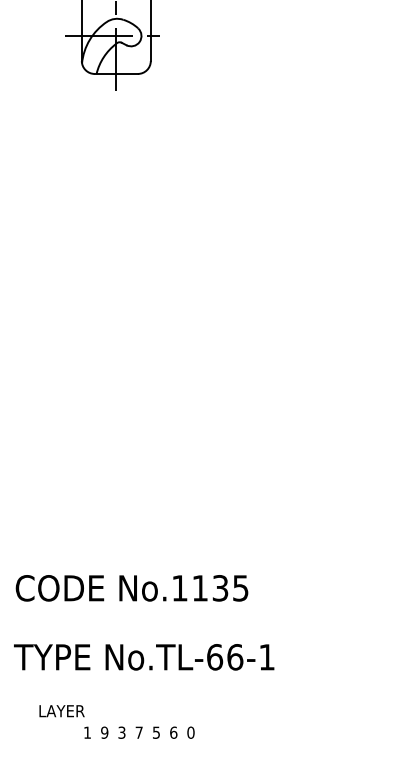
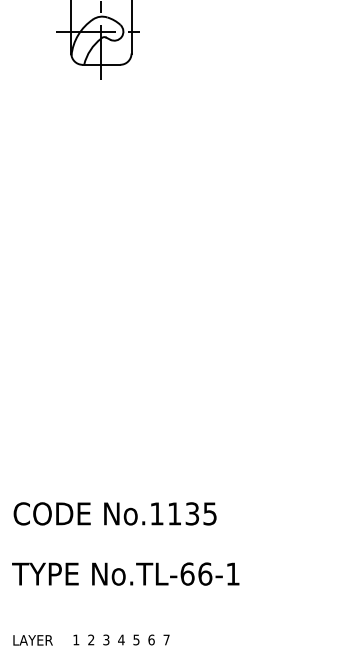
text: (61, 711) -> (32, 640), moved
text: (104, 732) -> (91, 639), 9 -> 2
text: (139, 732) -> (121, 639), 7 -> 4
text: (190, 732) -> (166, 639), 0 -> 7

